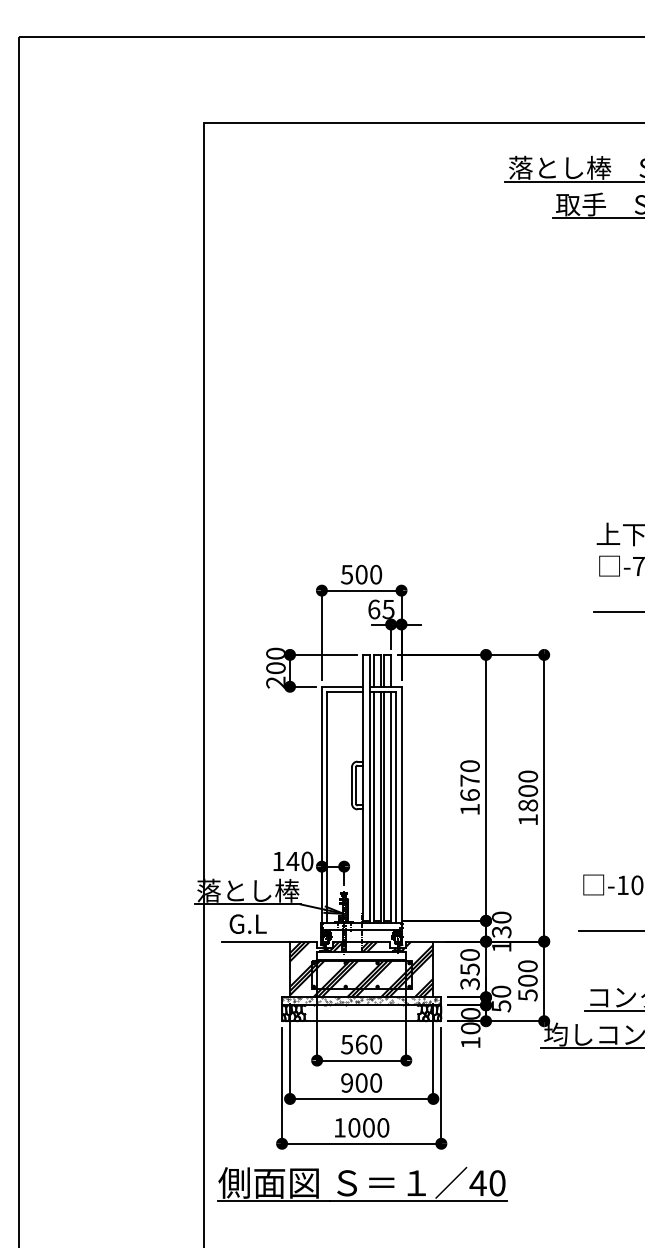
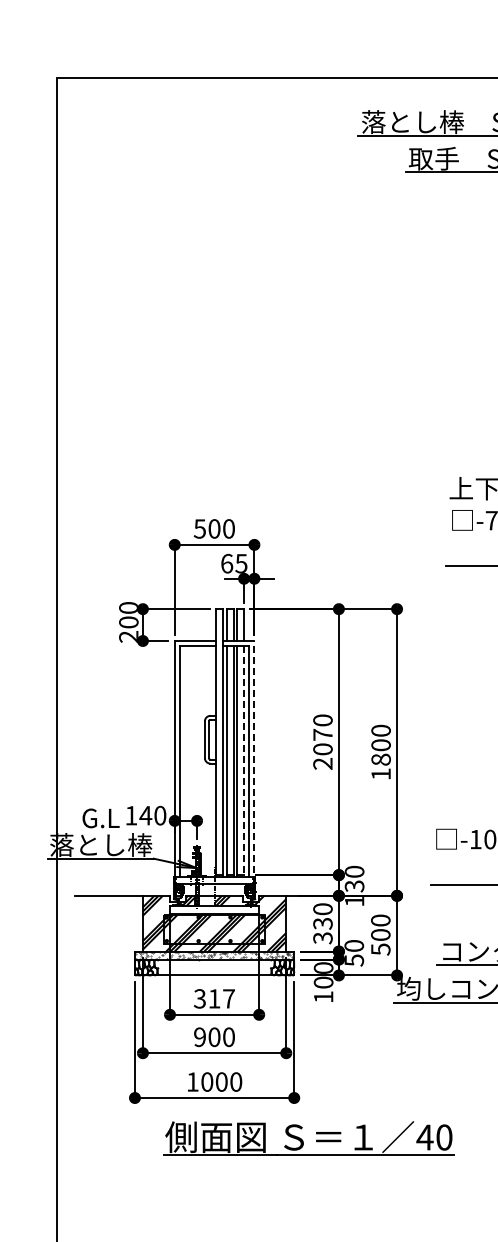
text: (469, 802) -> (322, 756), 1670 -> 2070
line: (391, 807) -> (244, 761), solid -> dashed
line: (401, 808) -> (254, 762), solid -> dashed
text: (247, 923) -> (100, 817), moved
text: (469, 968) -> (322, 922), 350 -> 330
text: (361, 1044) -> (214, 998), 560 -> 317
part: (356, 1186) -> (303, 1140), moved

